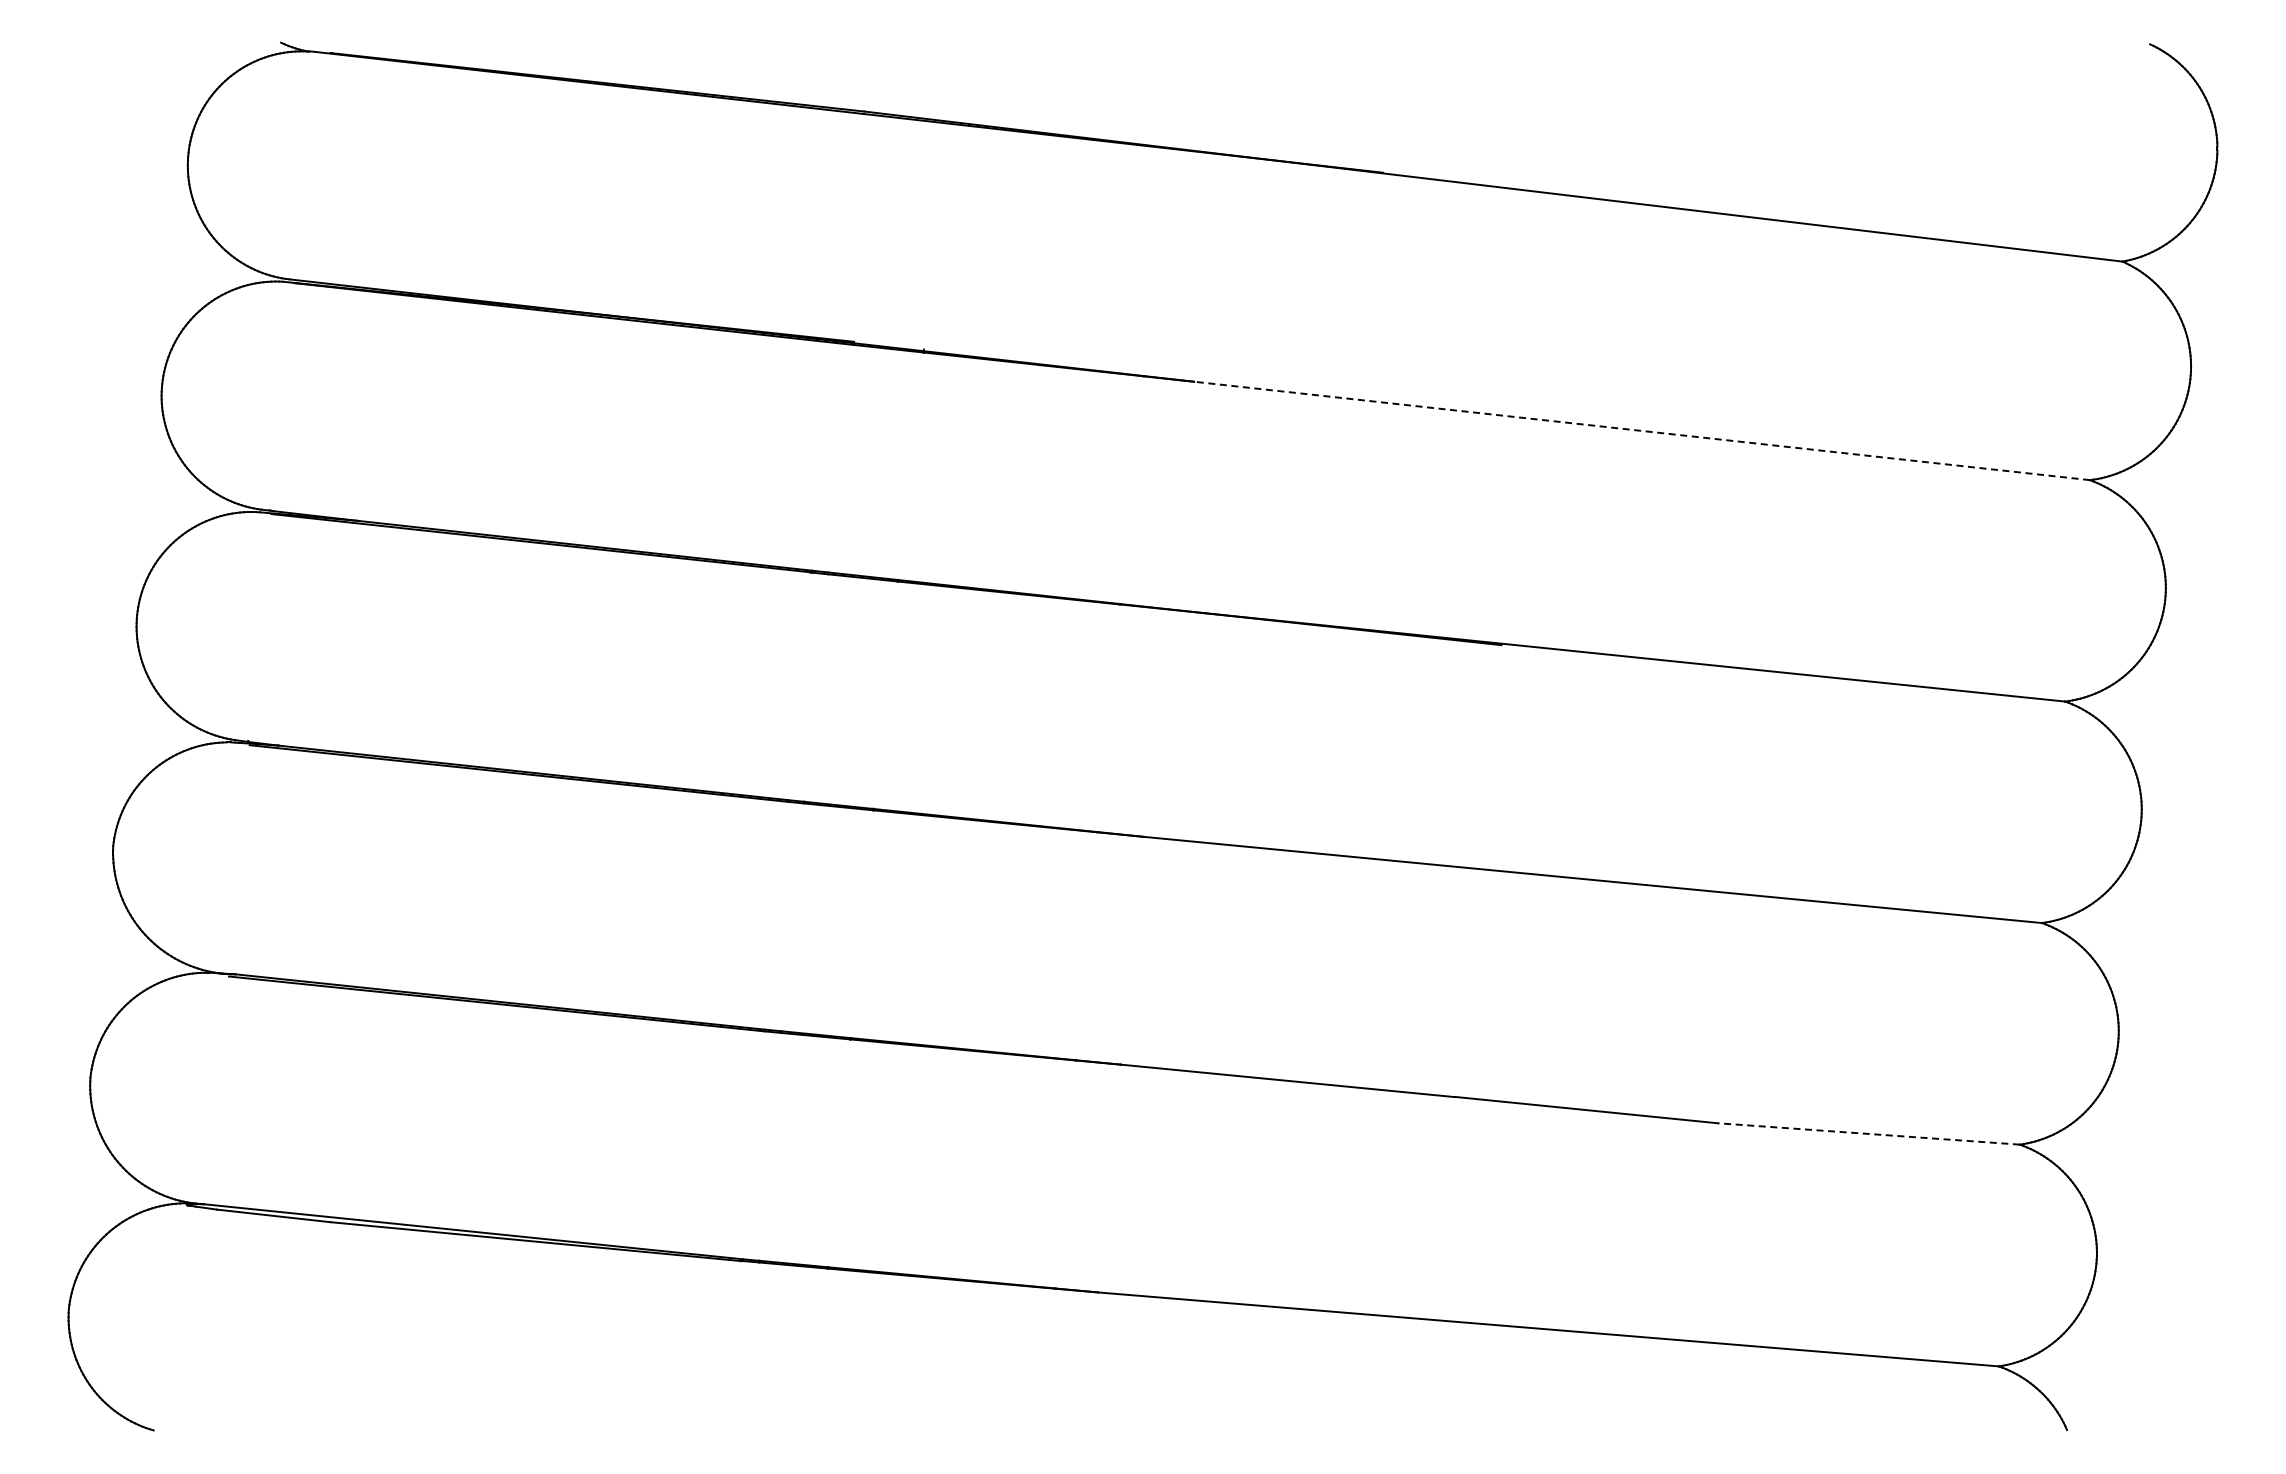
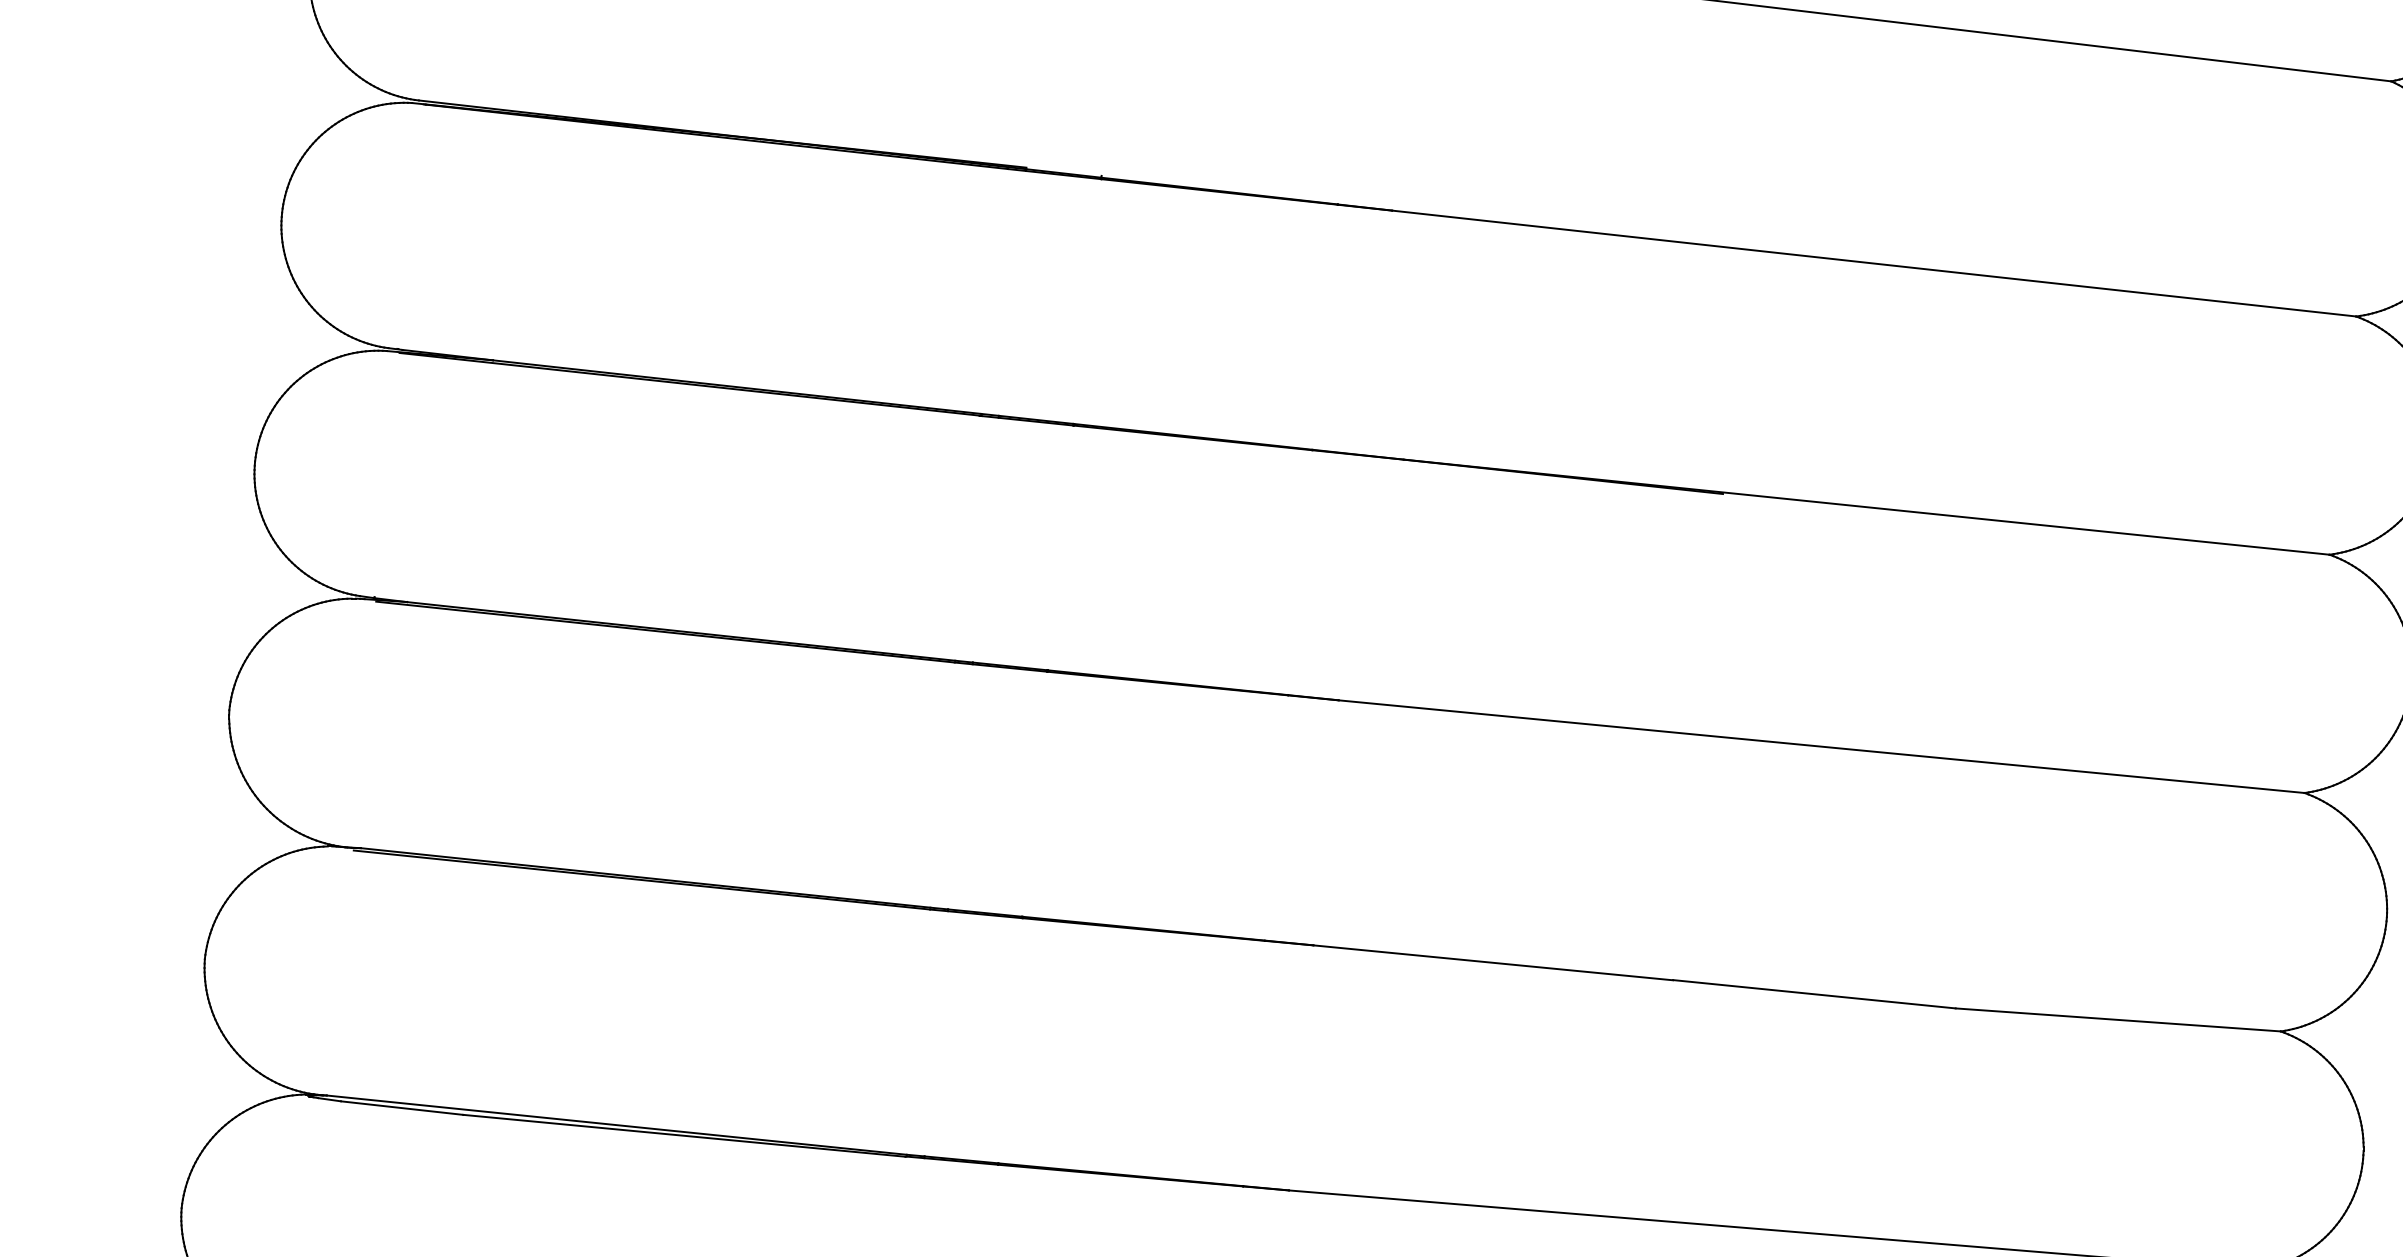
line: (1642, 430) -> (1874, 263), dashed -> solid
line: (1868, 1133) -> (2117, 1019), dashed -> solid

